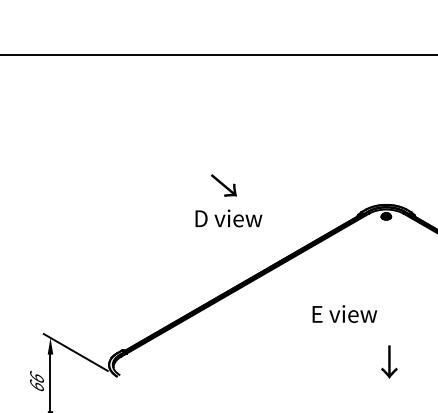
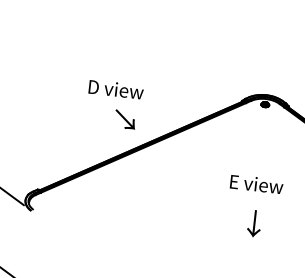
text: (223, 185) -> (124, 119), moved
text: (228, 218) -> (115, 89), moved
text: (344, 313) -> (256, 183), moved

